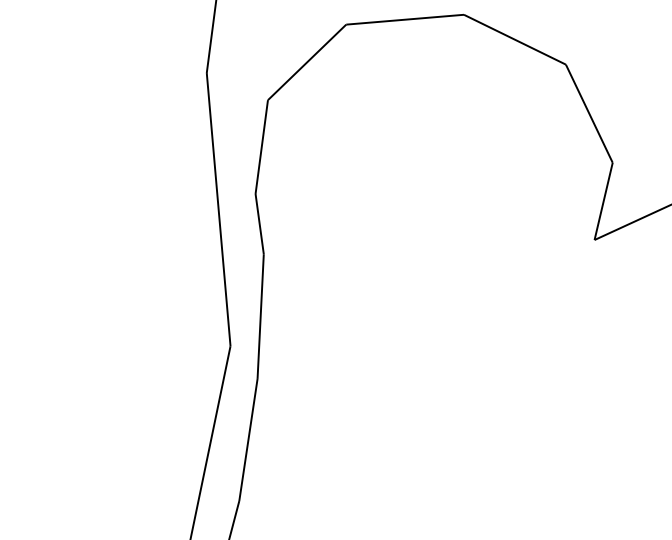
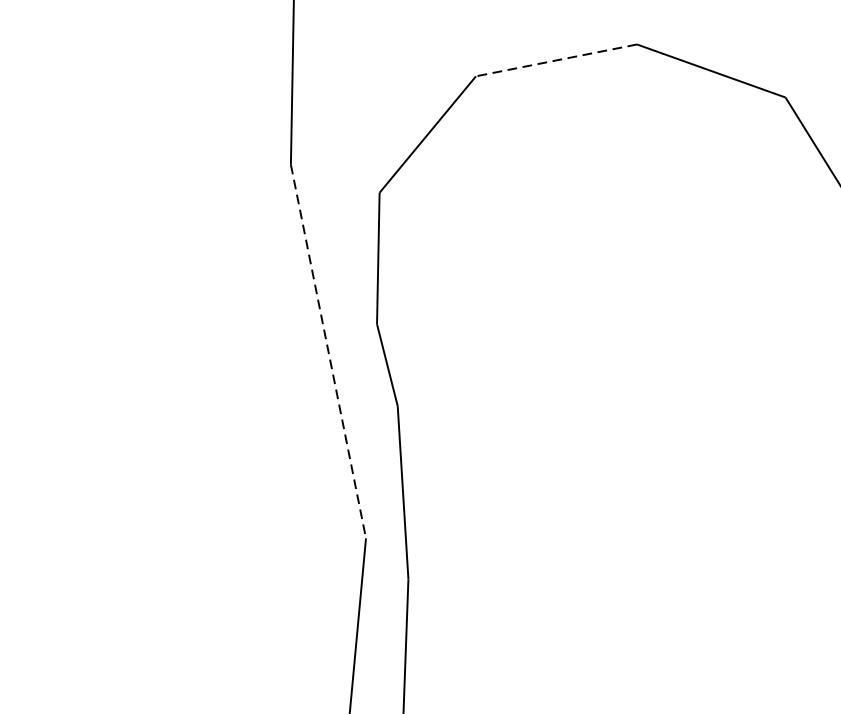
line: (404, 19) -> (555, 60), solid -> dashed
line: (218, 210) -> (328, 352), solid -> dashed

